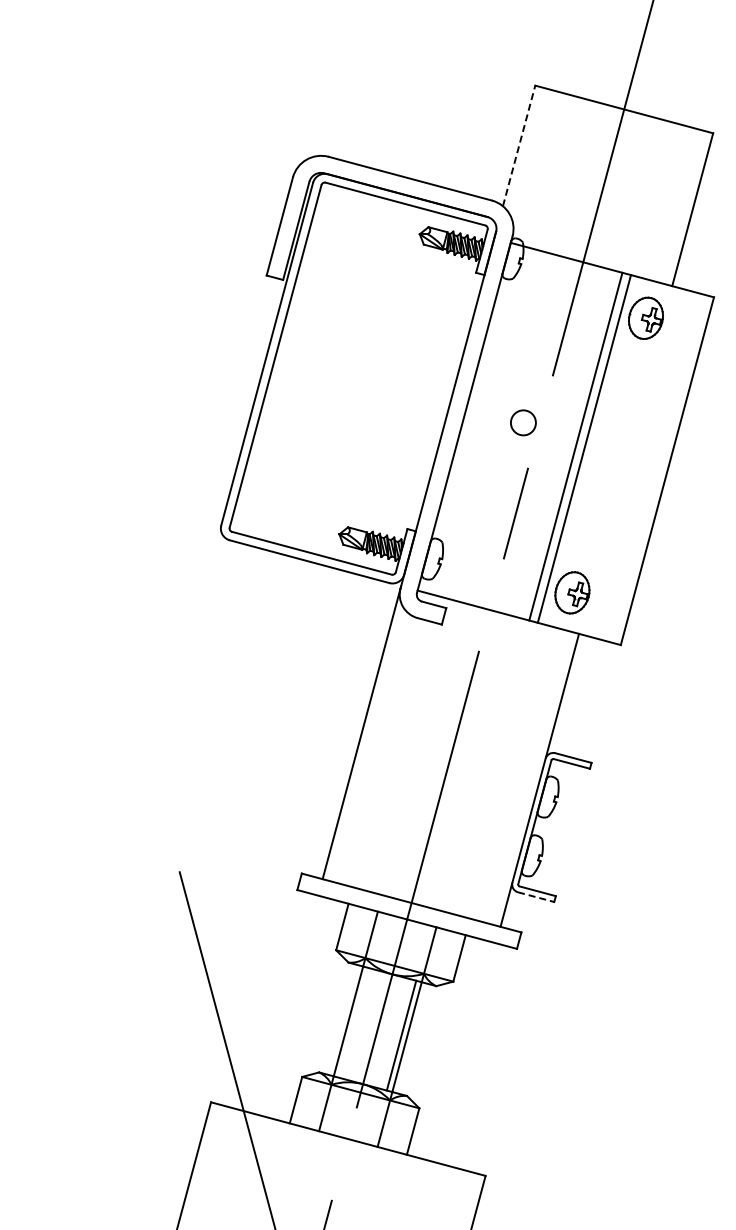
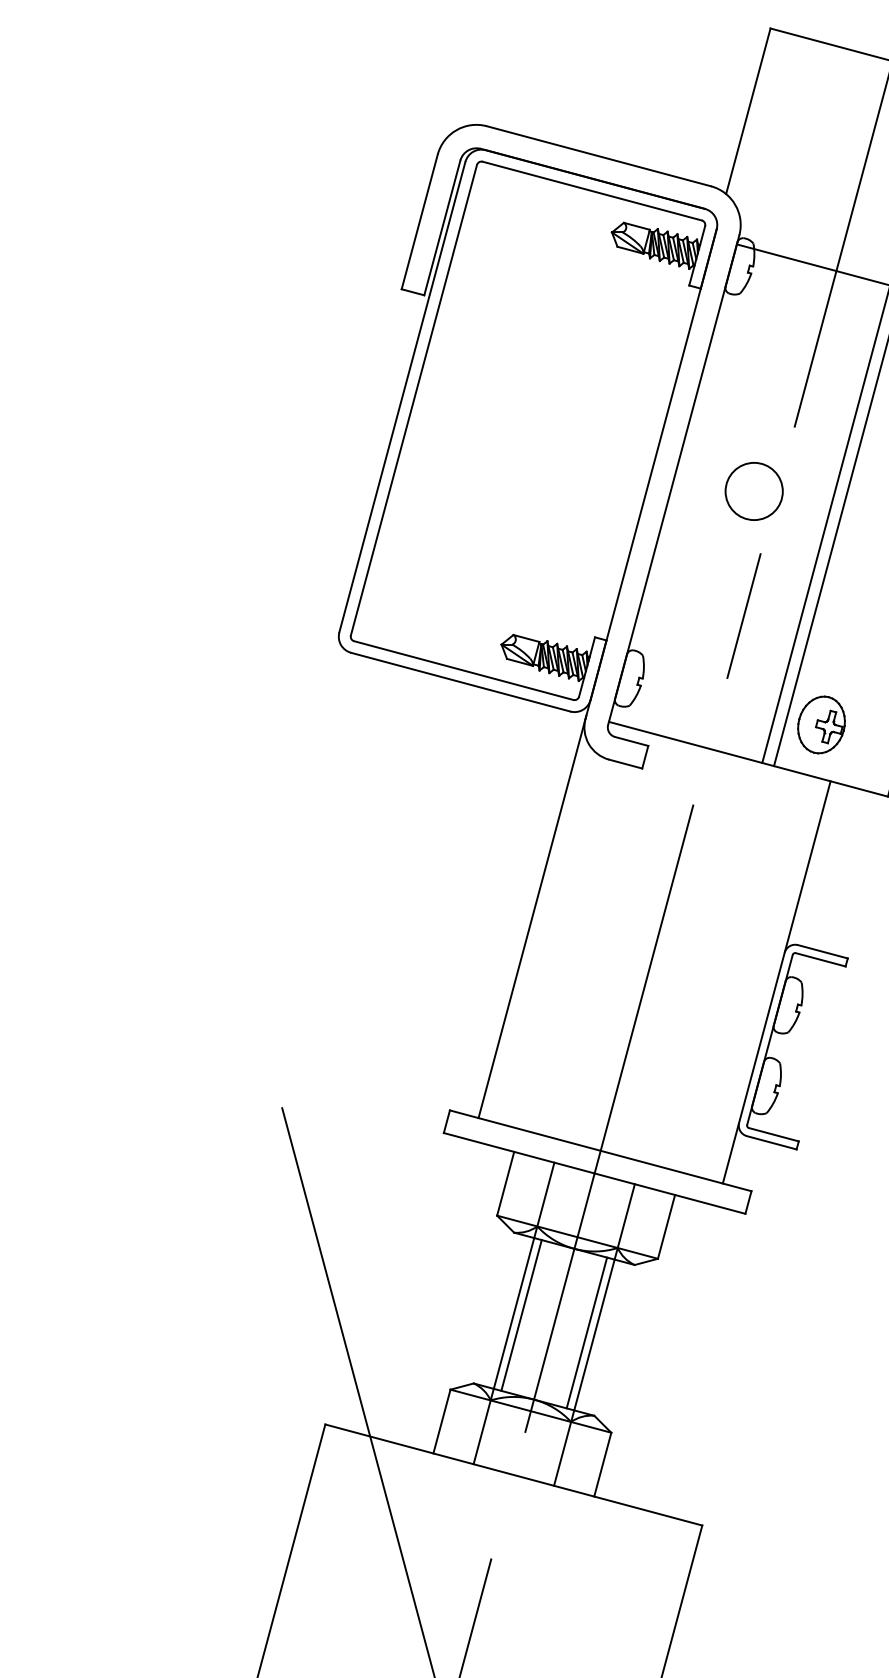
line: (519, 145) -> (748, 110), dashed -> solid
circle: (523, 422) -> (754, 491), size x1.67
line: (536, 897) -> (772, 1143), dashed -> solid
line: (353, 1022) -> (520, 1314), added

